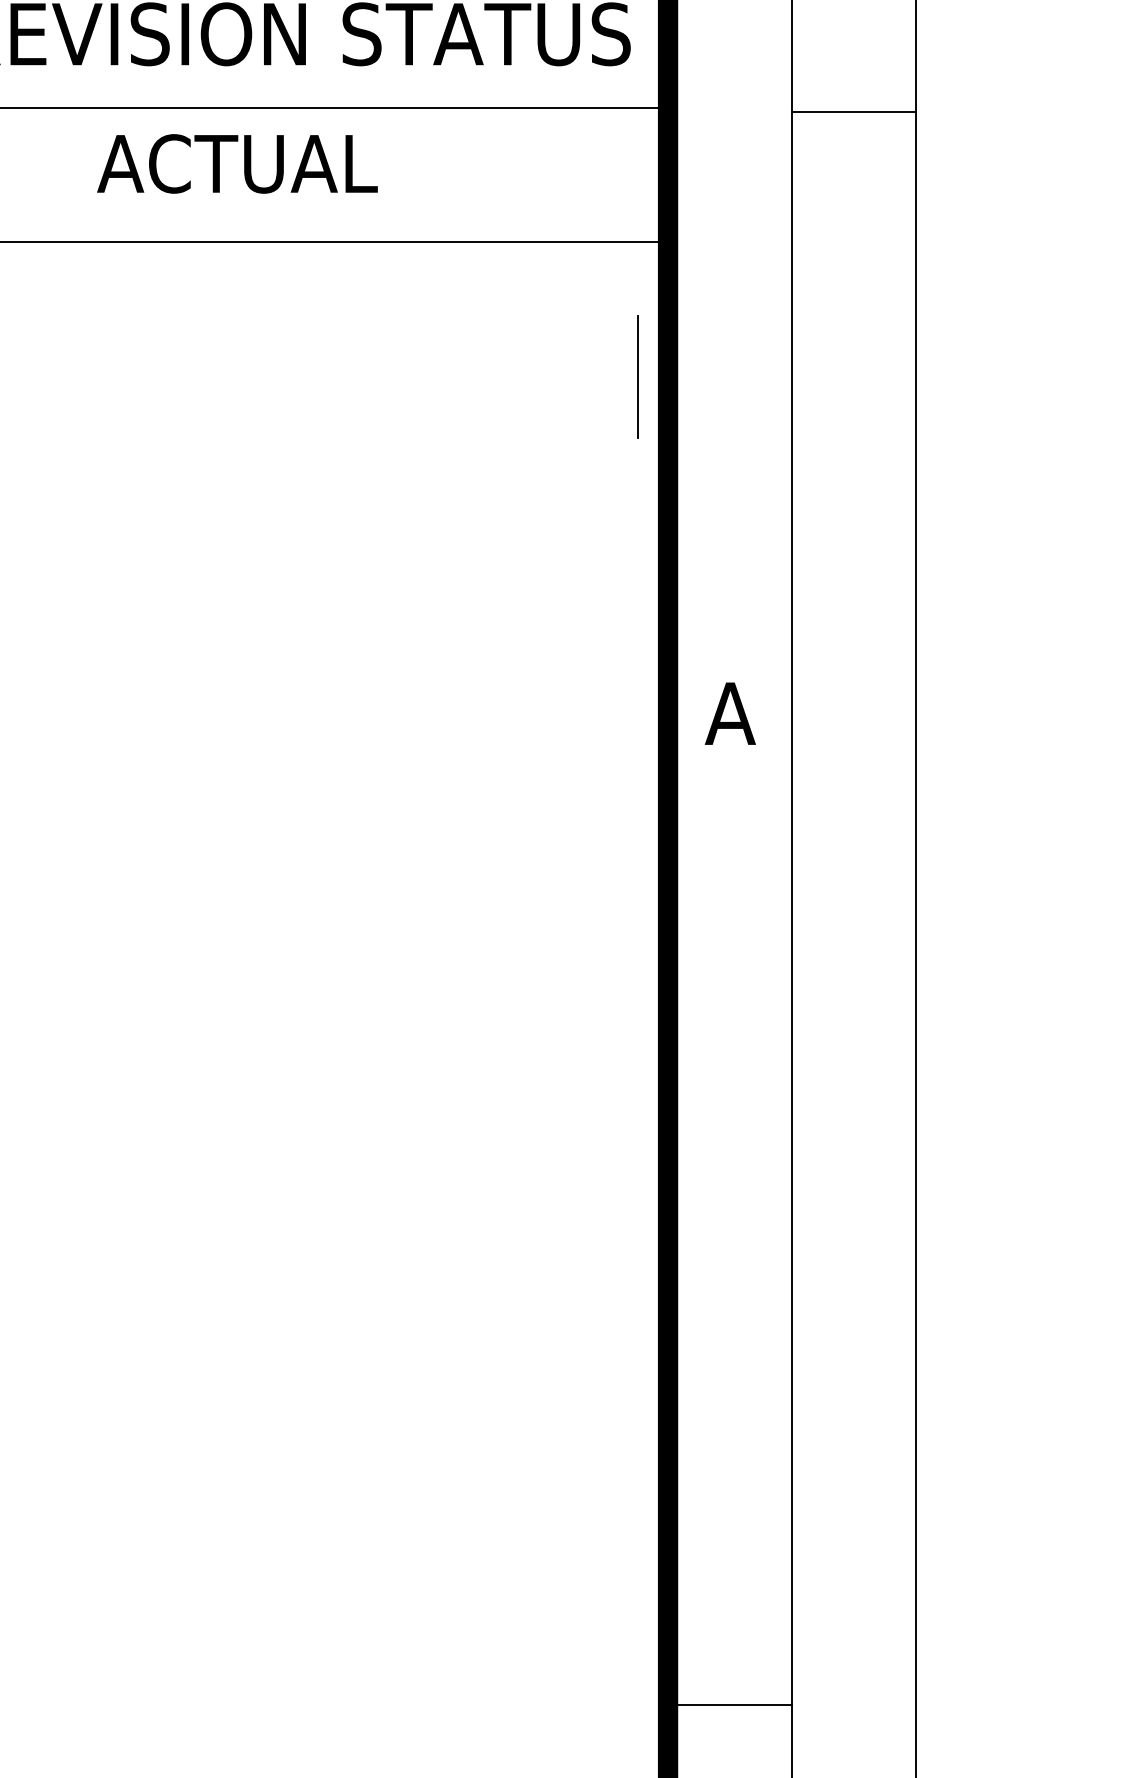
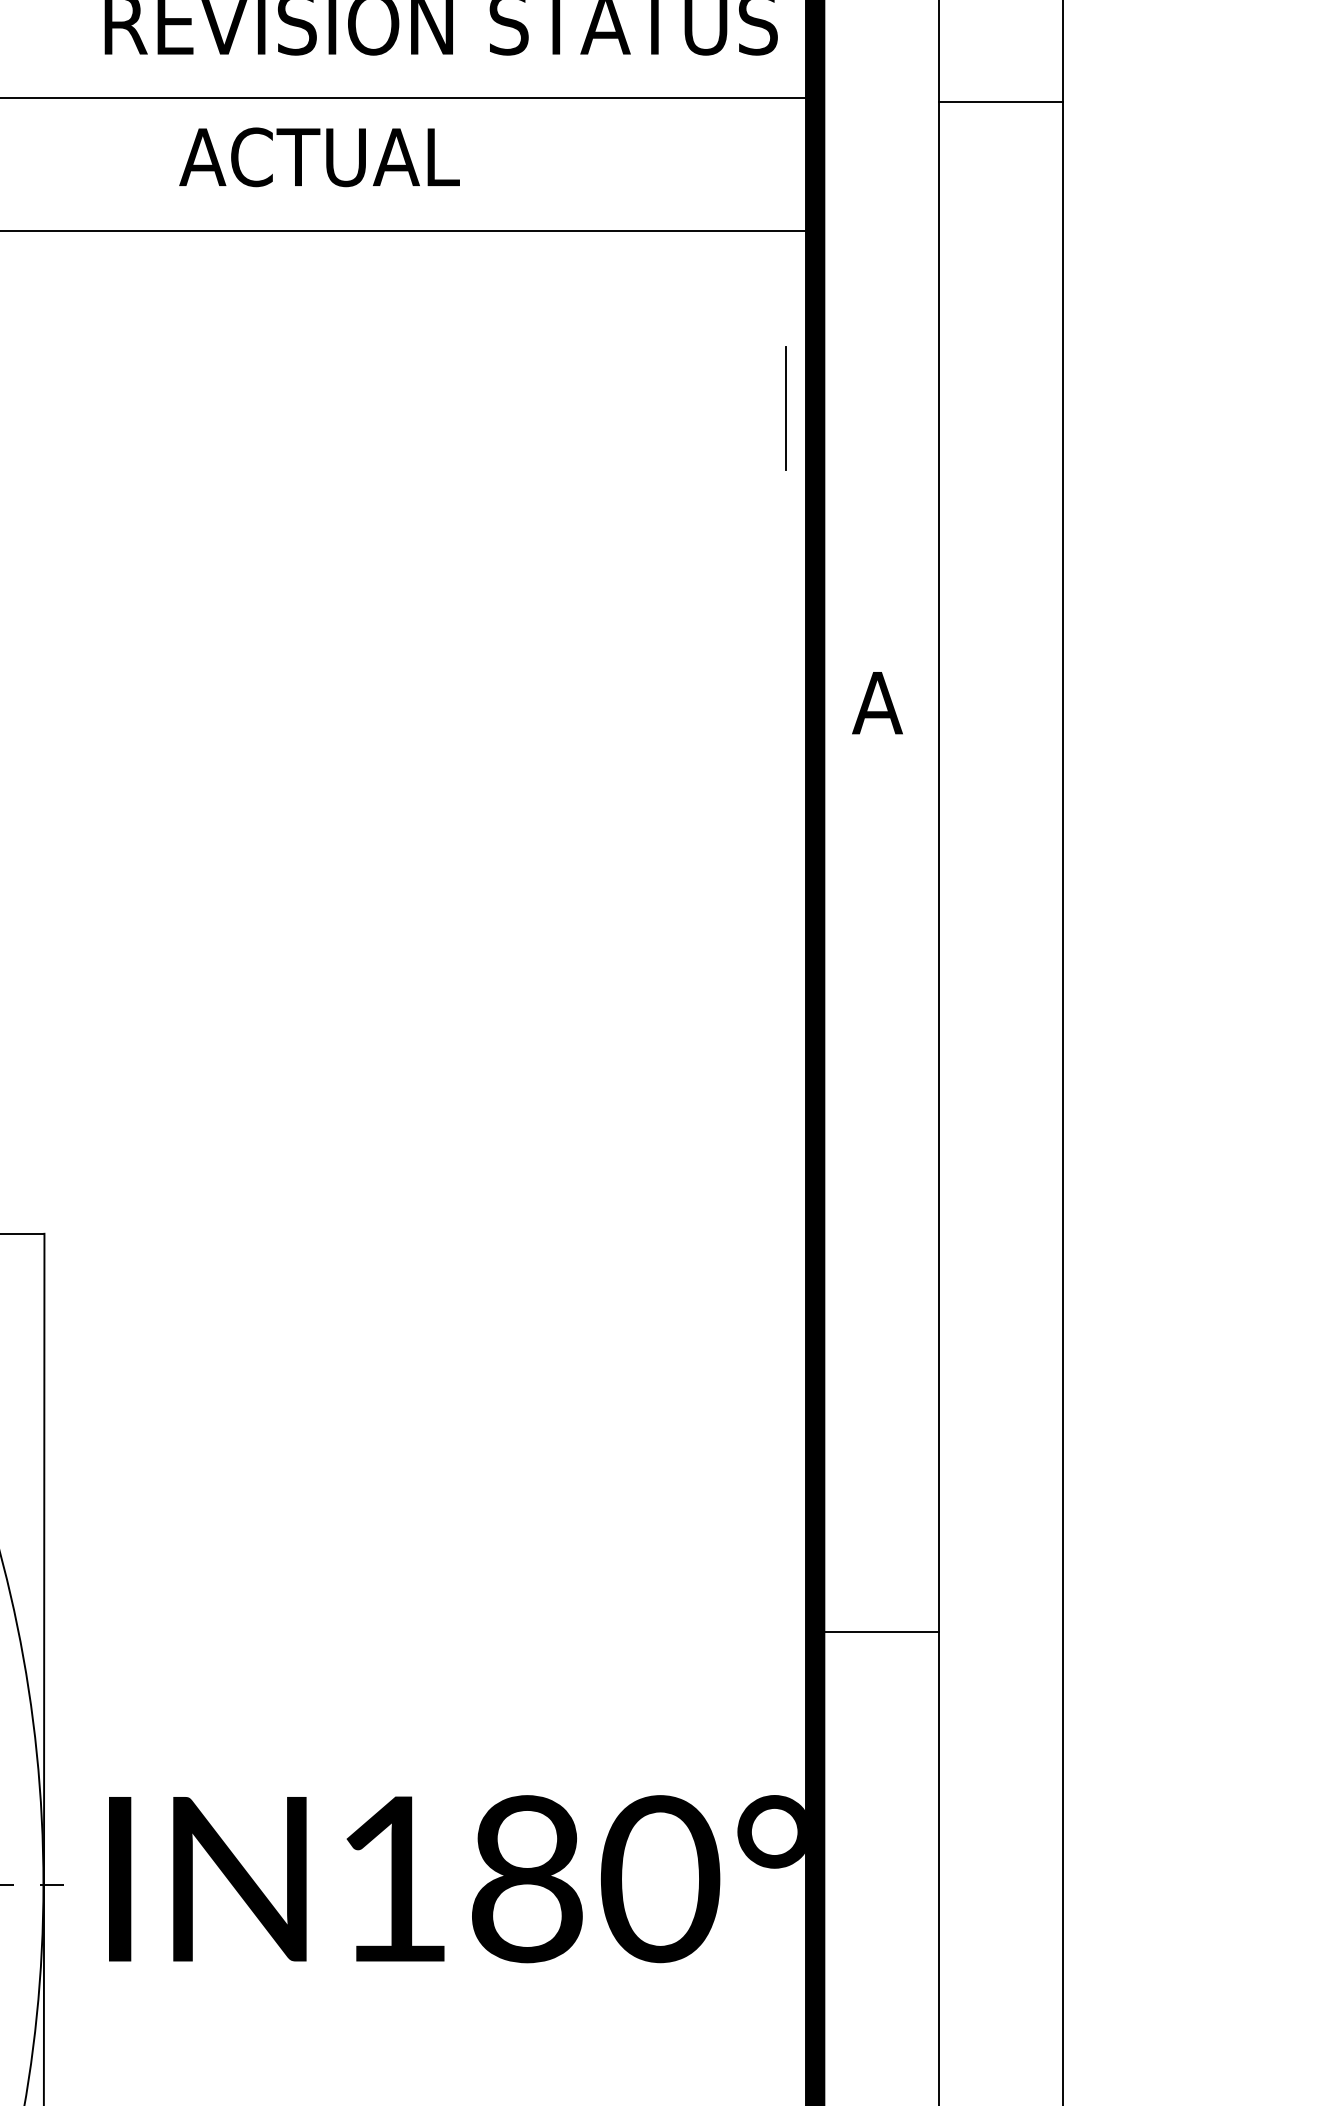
text: (237, 164) -> (319, 157), moved
line: (638, 377) -> (785, 408), moved
line: (730, 1705) -> (877, 1632), moved

